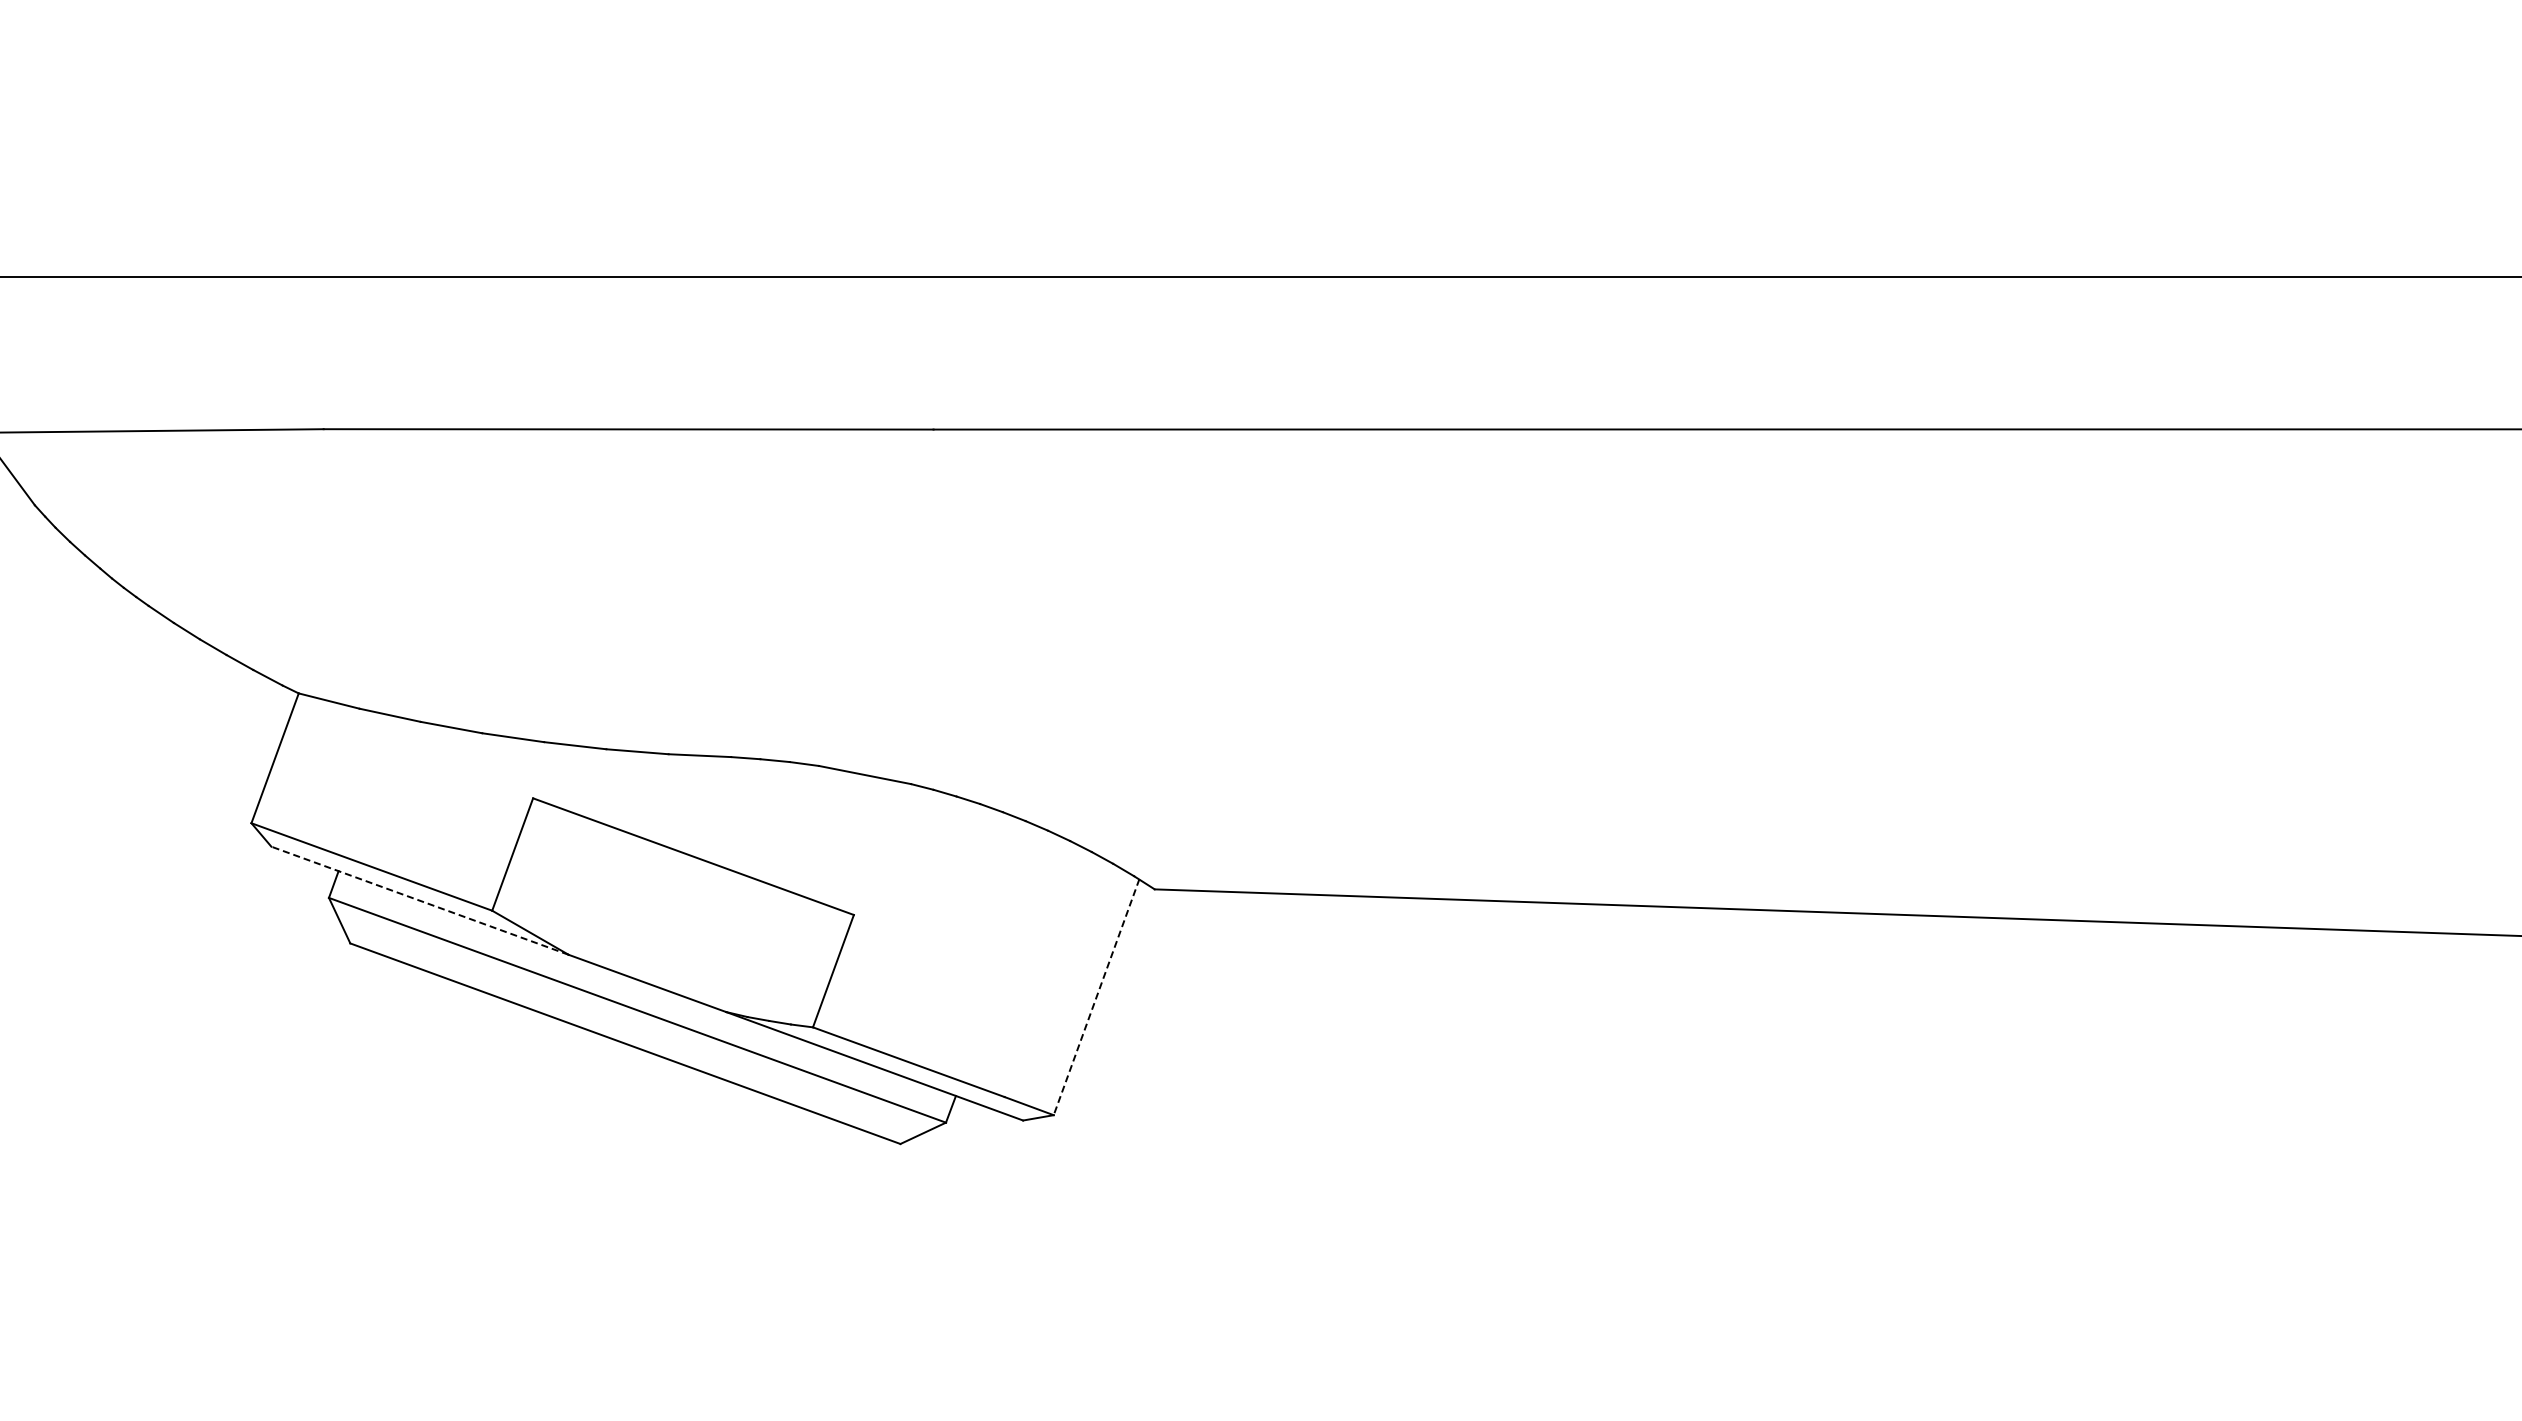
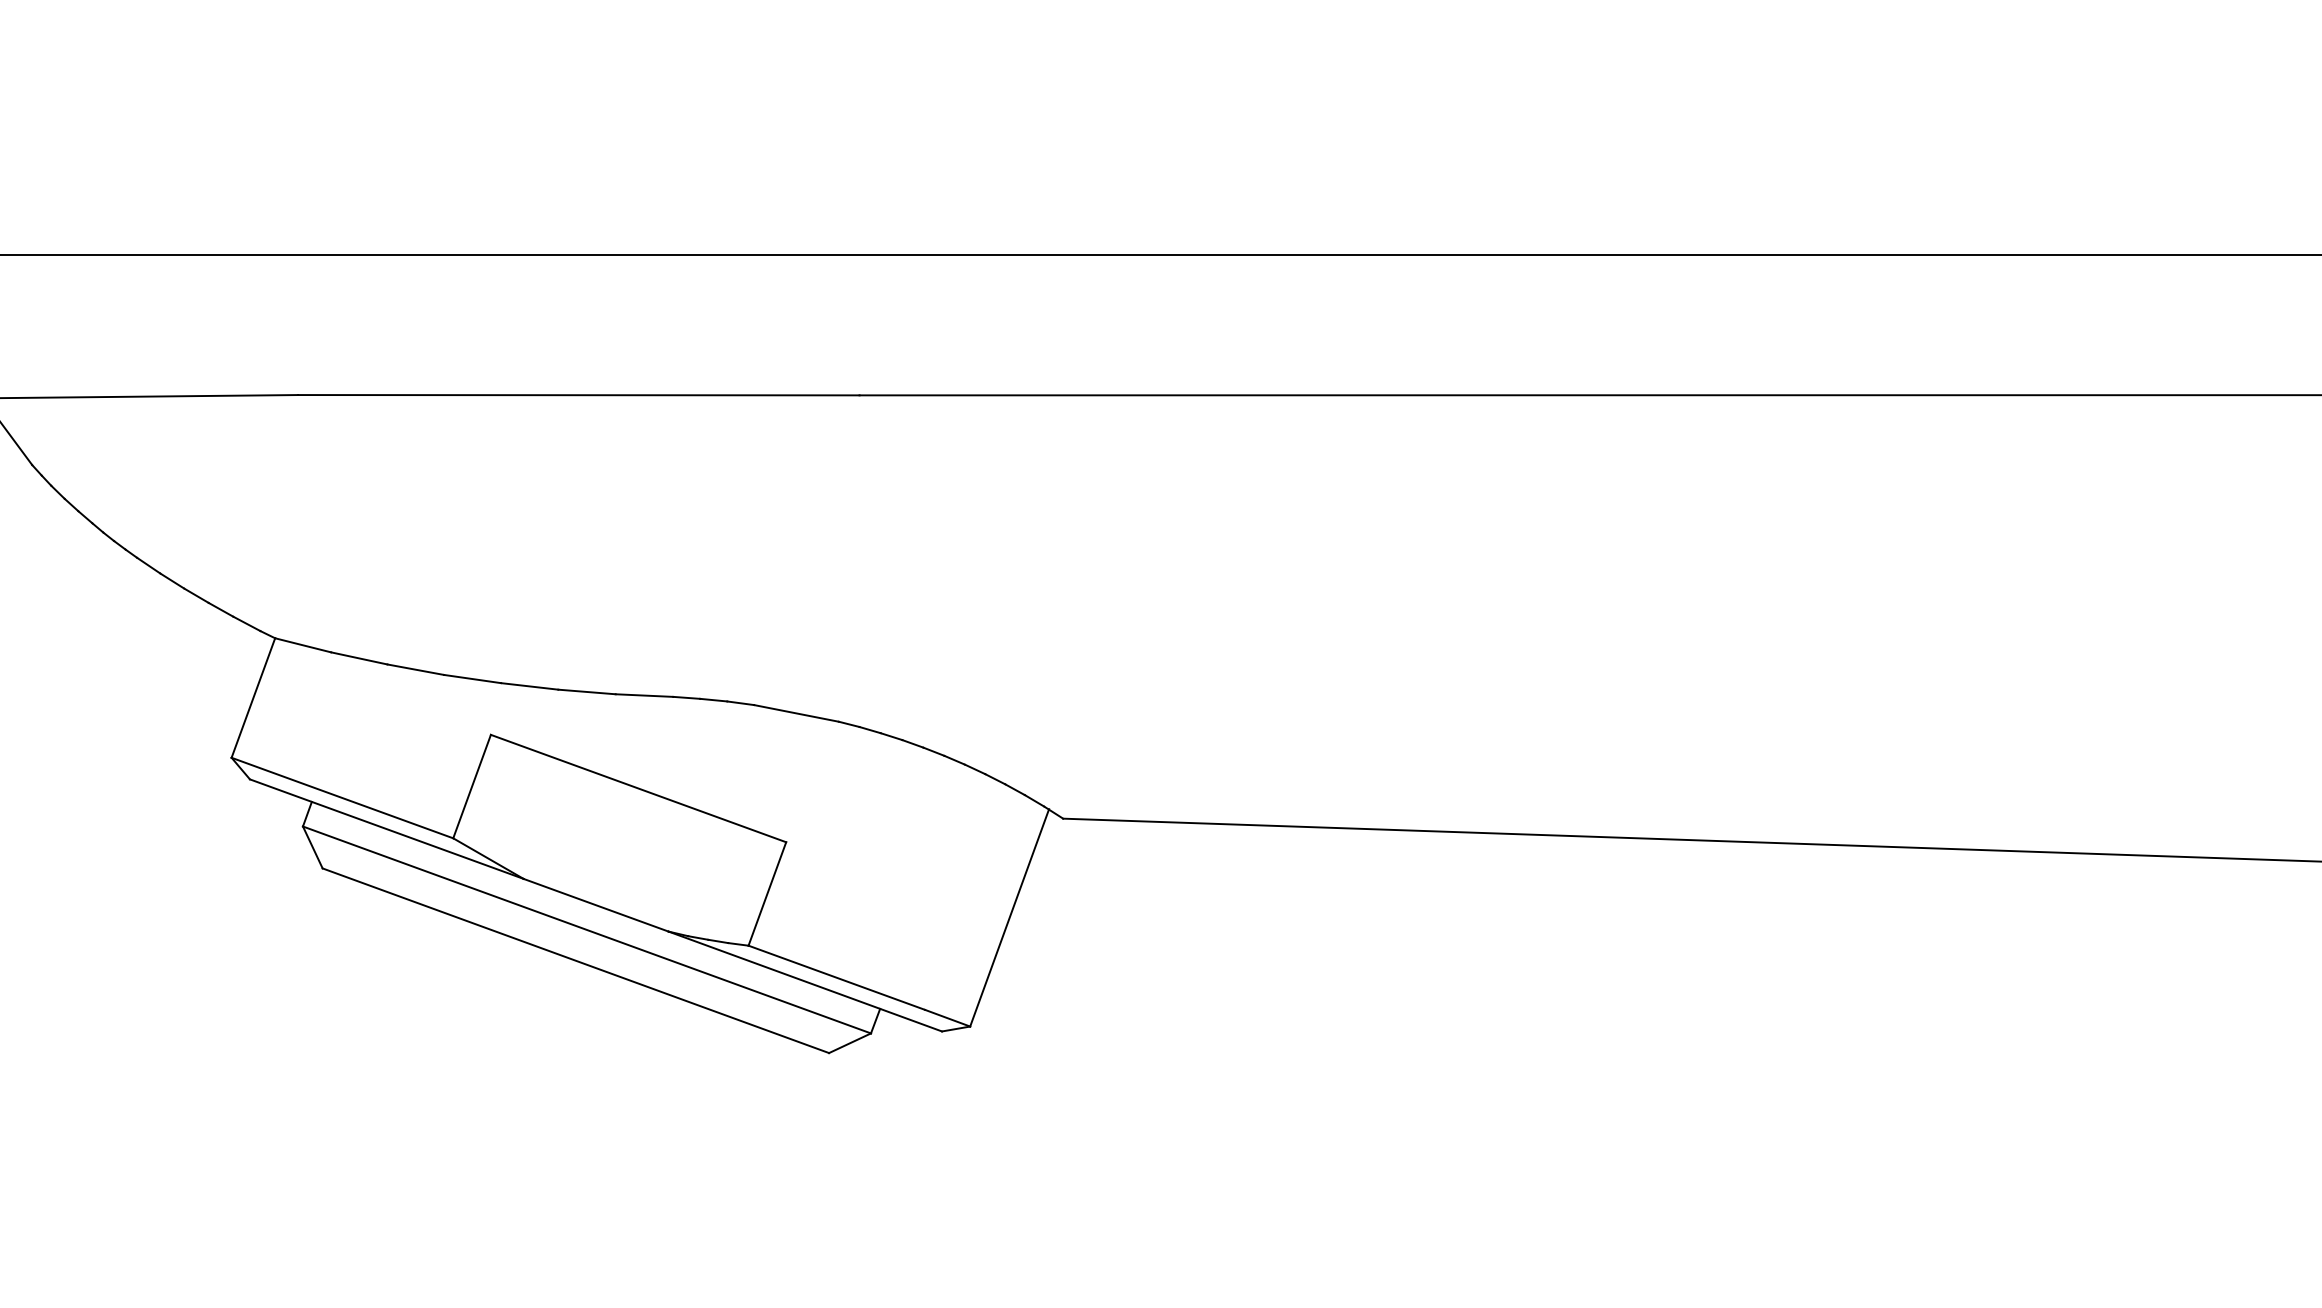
line: (419, 900) -> (386, 828), dashed -> solid
line: (1096, 997) -> (1009, 918), dashed -> solid

